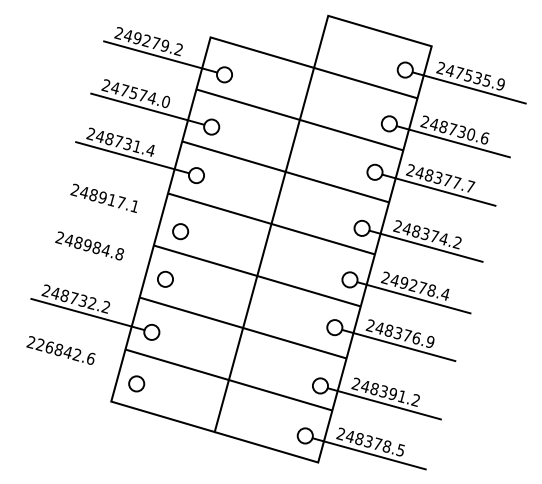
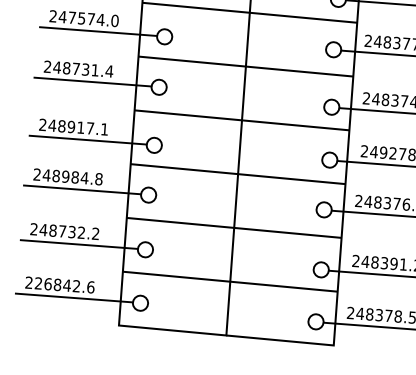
line: (116, 213) -> (87, 139), added
line: (101, 260) -> (82, 188), added
line: (72, 365) -> (73, 297), added

